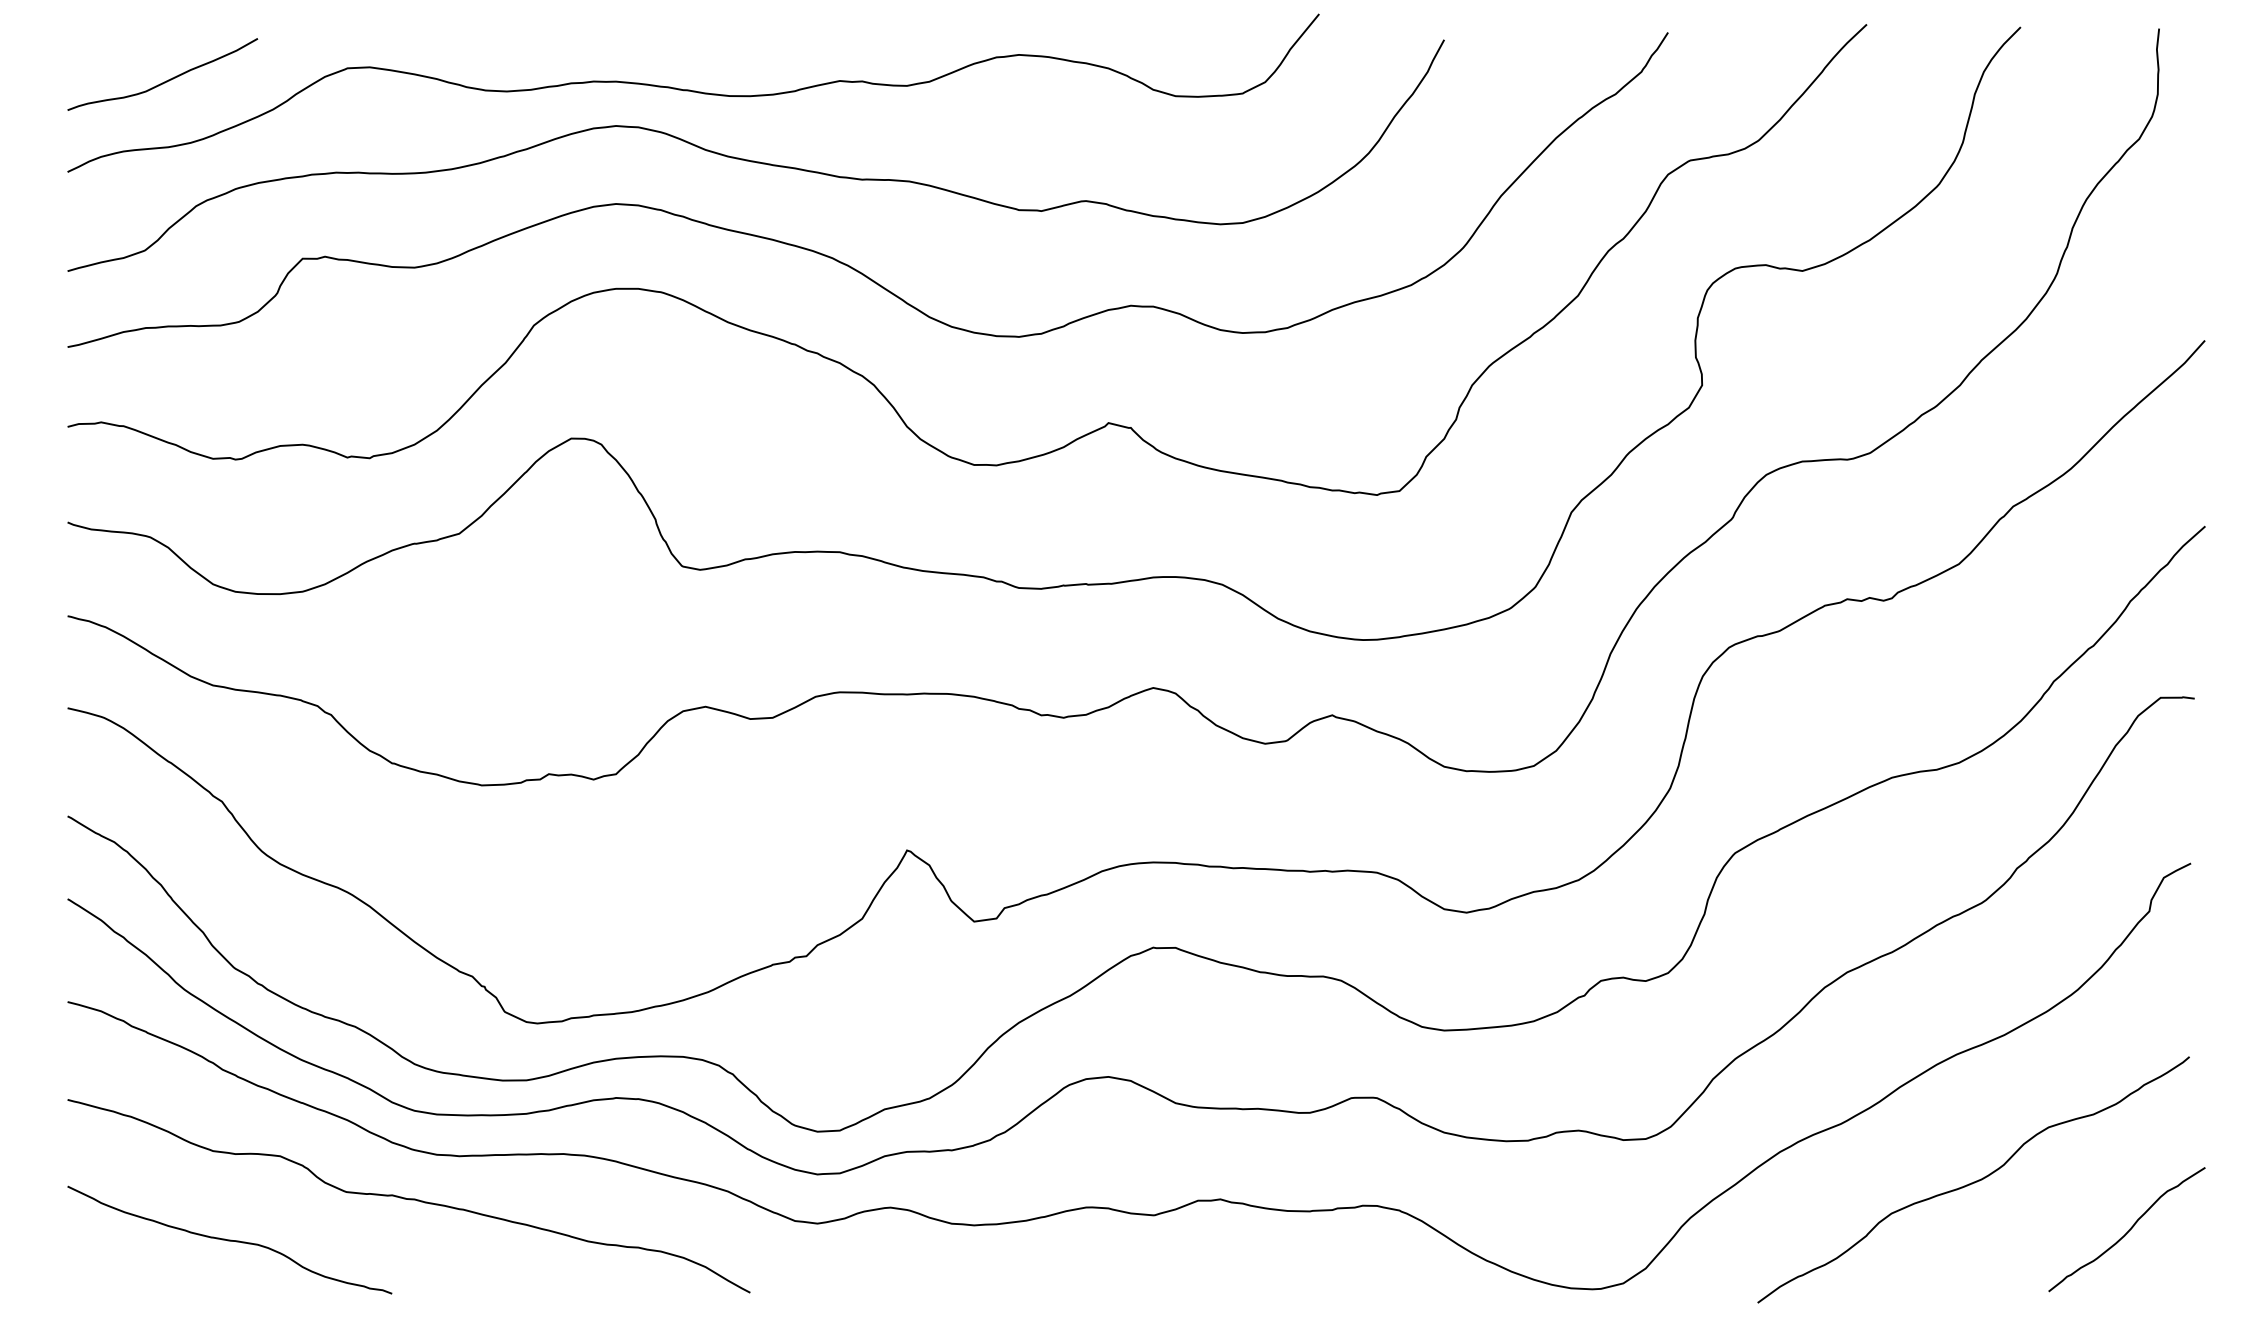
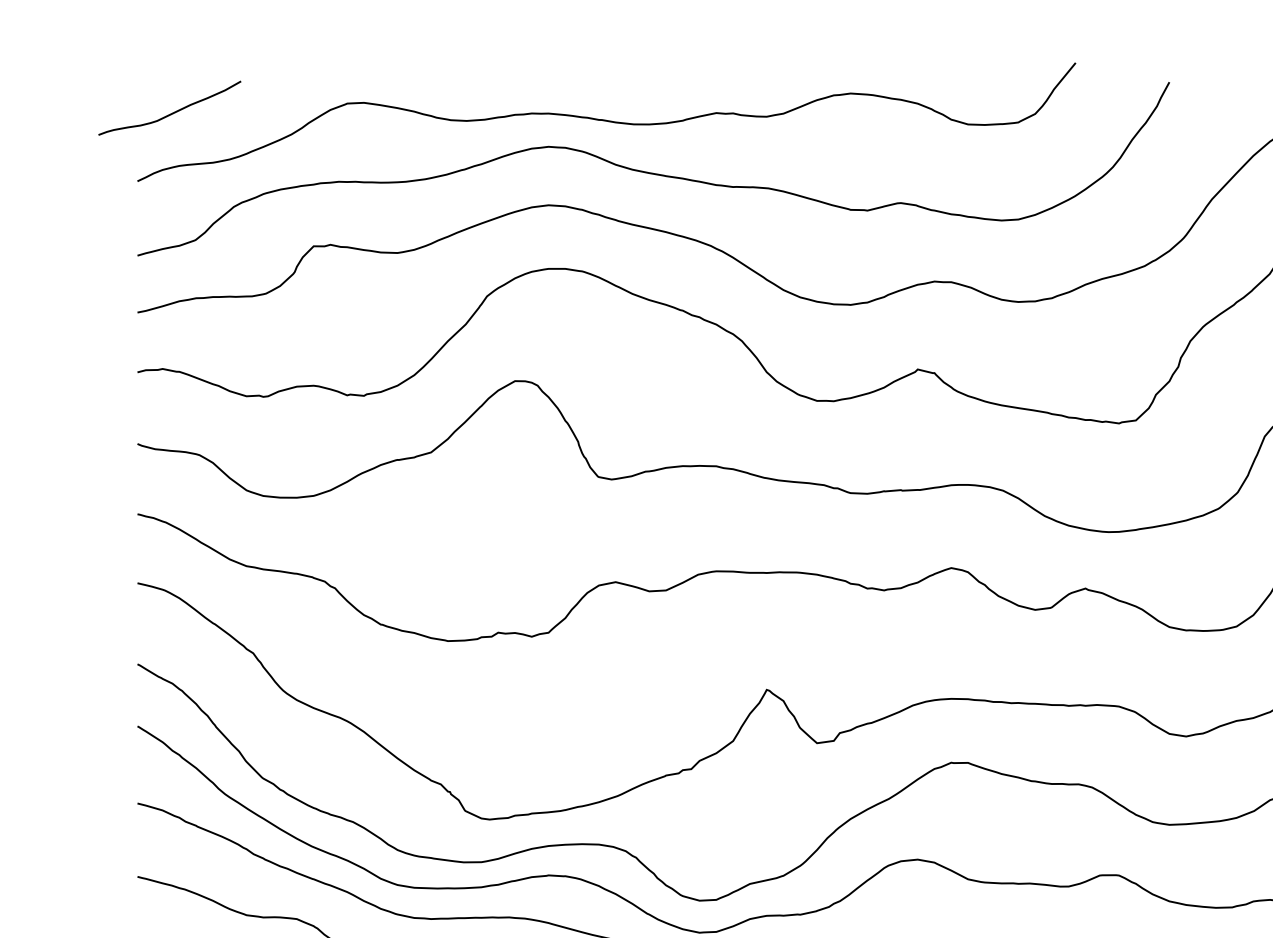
curve: (166, 80) -> (172, 112), moved

